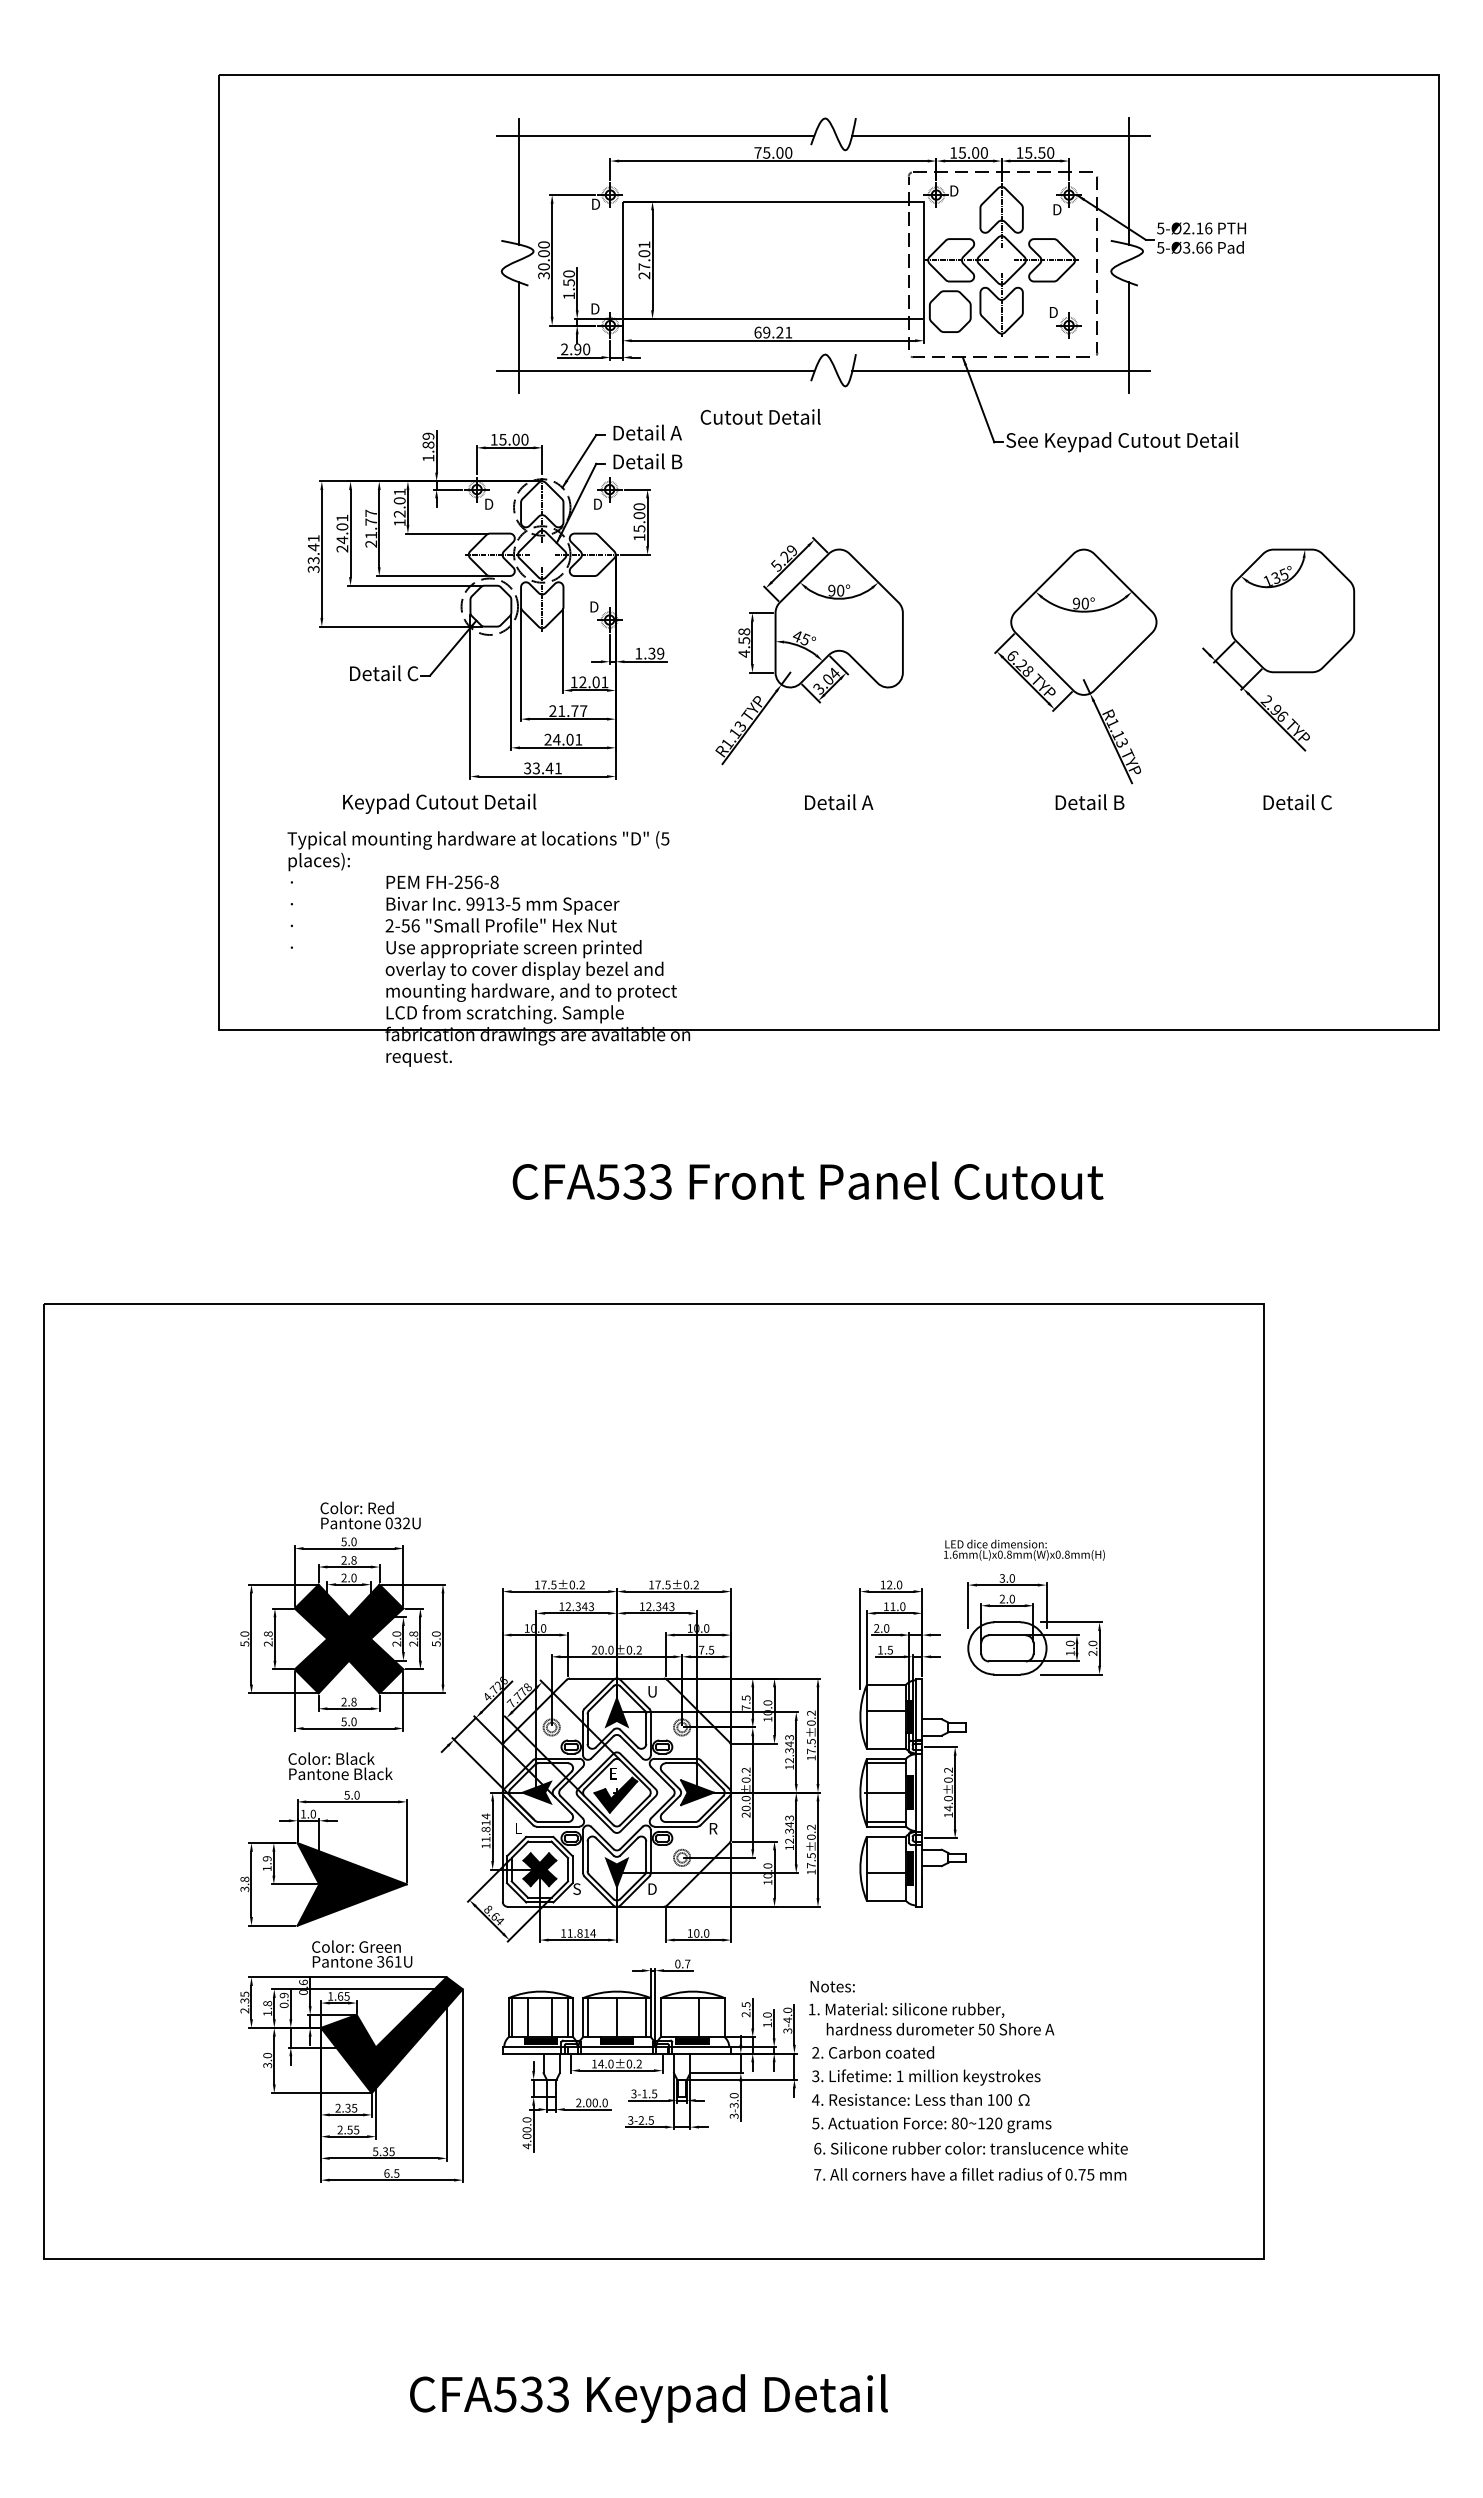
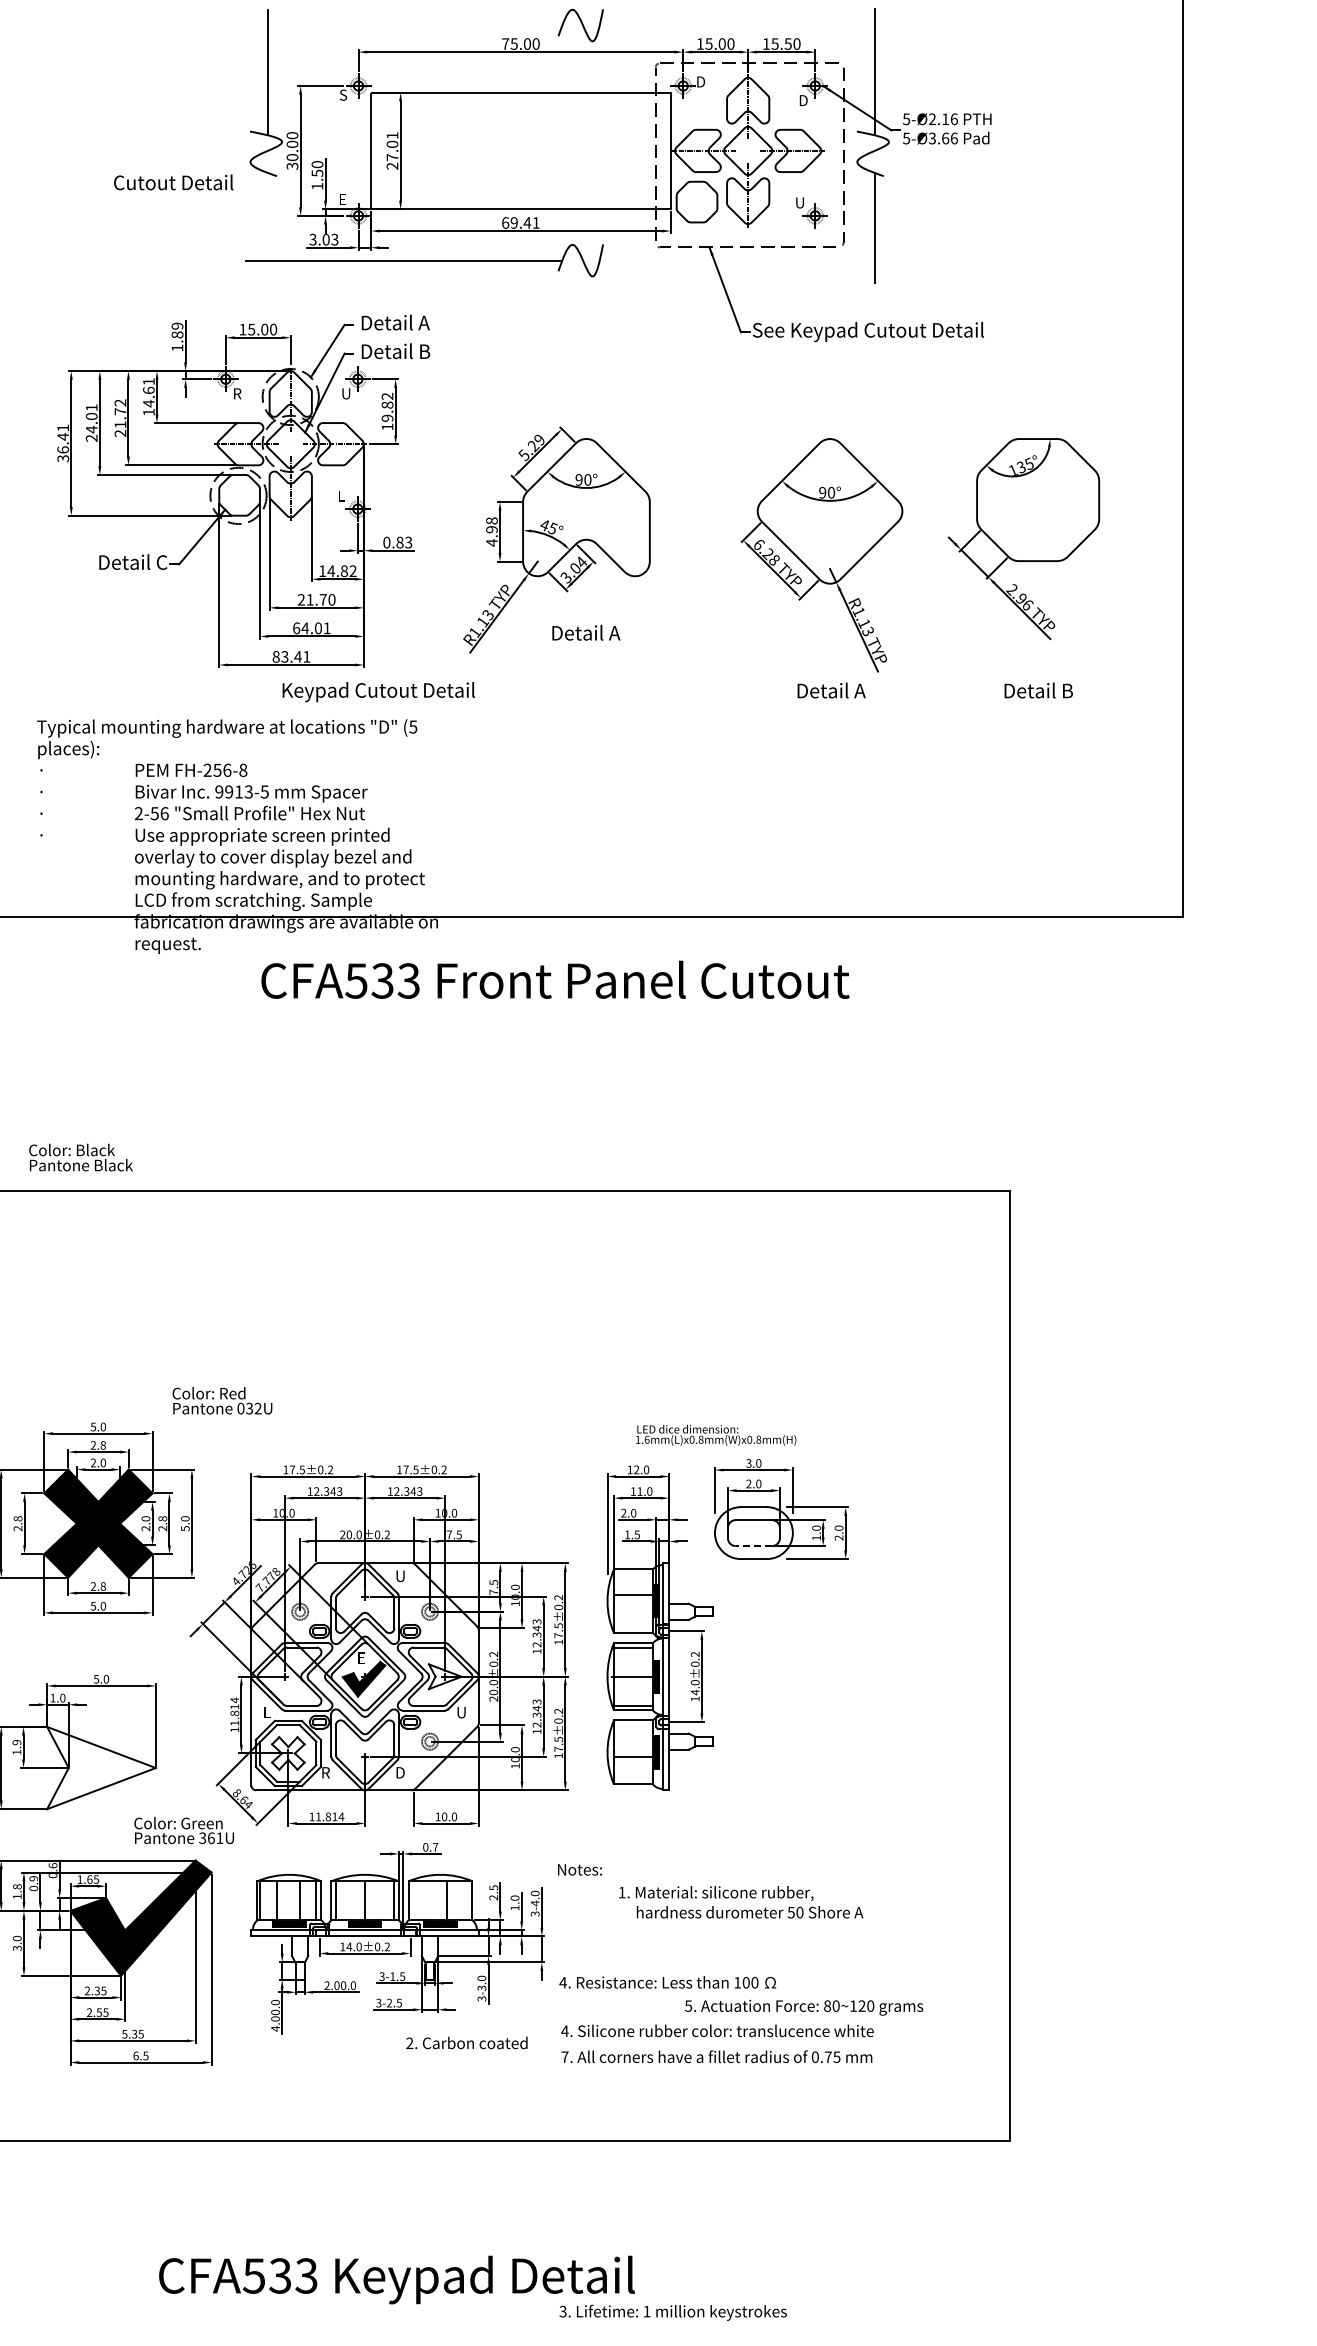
line: (655, 135) -> (403, 26), removed
line: (1001, 135) -> (748, 26), removed
text: (595, 203) -> (343, 94), D -> S
text: (595, 308) -> (343, 198), D -> E
text: (1053, 312) -> (799, 202), D -> U
text: (779, 332) -> (526, 222), 69.21 -> 69.41
line: (519, 337) -> (268, 227), removed
text: (575, 349) -> (323, 239), 2.90 -> 3.03
line: (1001, 371) -> (748, 261), removed
text: (760, 416) -> (173, 182), moved
text: (489, 503) -> (238, 393), D -> R
text: (597, 503) -> (345, 393), D -> U
text: (399, 507) -> (148, 397), 12.01 -> 14.61
text: (370, 512) -> (119, 402), 21.77 -> 21.72
text: (639, 517) -> (387, 407), 15.00 -> 19.82
text: (313, 560) -> (62, 449), 33.41 -> 36.41
text: (594, 606) -> (342, 495), D -> L
text: (743, 640) -> (491, 529), 4.58 -> 4.98
text: (649, 653) -> (397, 542), 1.39 -> 0.83
text: (593, 682) -> (341, 571), 12.01 -> 14.82
text: (583, 711) -> (331, 600), 21.77 -> 21.70
text: (547, 739) -> (295, 628), 24.01 -> 64.01
text: (527, 768) -> (276, 656), 33.41 -> 83.41
text: (839, 802) -> (586, 633), moved
text: (1087, 802) -> (833, 690), Detail B -> Detail A
text: (1295, 802) -> (1040, 690), Detail C -> Detail B
text: (439, 803) -> (378, 691), moved
text: (807, 1180) -> (554, 979), moved
text: (370, 1515) -> (222, 1400), moved
text: (1024, 1549) -> (716, 1434), moved
line: (1006, 1661) -> (753, 1546), solid -> dashed
fill: (616, 1711) -> (364, 1595), removed
text: (340, 1766) -> (80, 1157), moved
fill: (535, 1792) -> (284, 1676), removed
fill: (697, 1792) -> (445, 1676), removed
text: (713, 1828) -> (461, 1712), R -> U
fill: (539, 1869) -> (288, 1753), removed
fill: (616, 1872) -> (364, 1756), removed
fill: (351, 1884) -> (100, 1768), removed
text: (577, 1888) -> (325, 1772), S -> R
text: (362, 1953) -> (184, 1829), moved
text: (931, 2018) -> (741, 1901), moved
text: (873, 2052) -> (467, 2042), moved
text: (926, 2077) -> (673, 2312), moved
text: (931, 2125) -> (803, 2008), moved
text: (817, 2148) -> (564, 2031), 6. -> 4.

